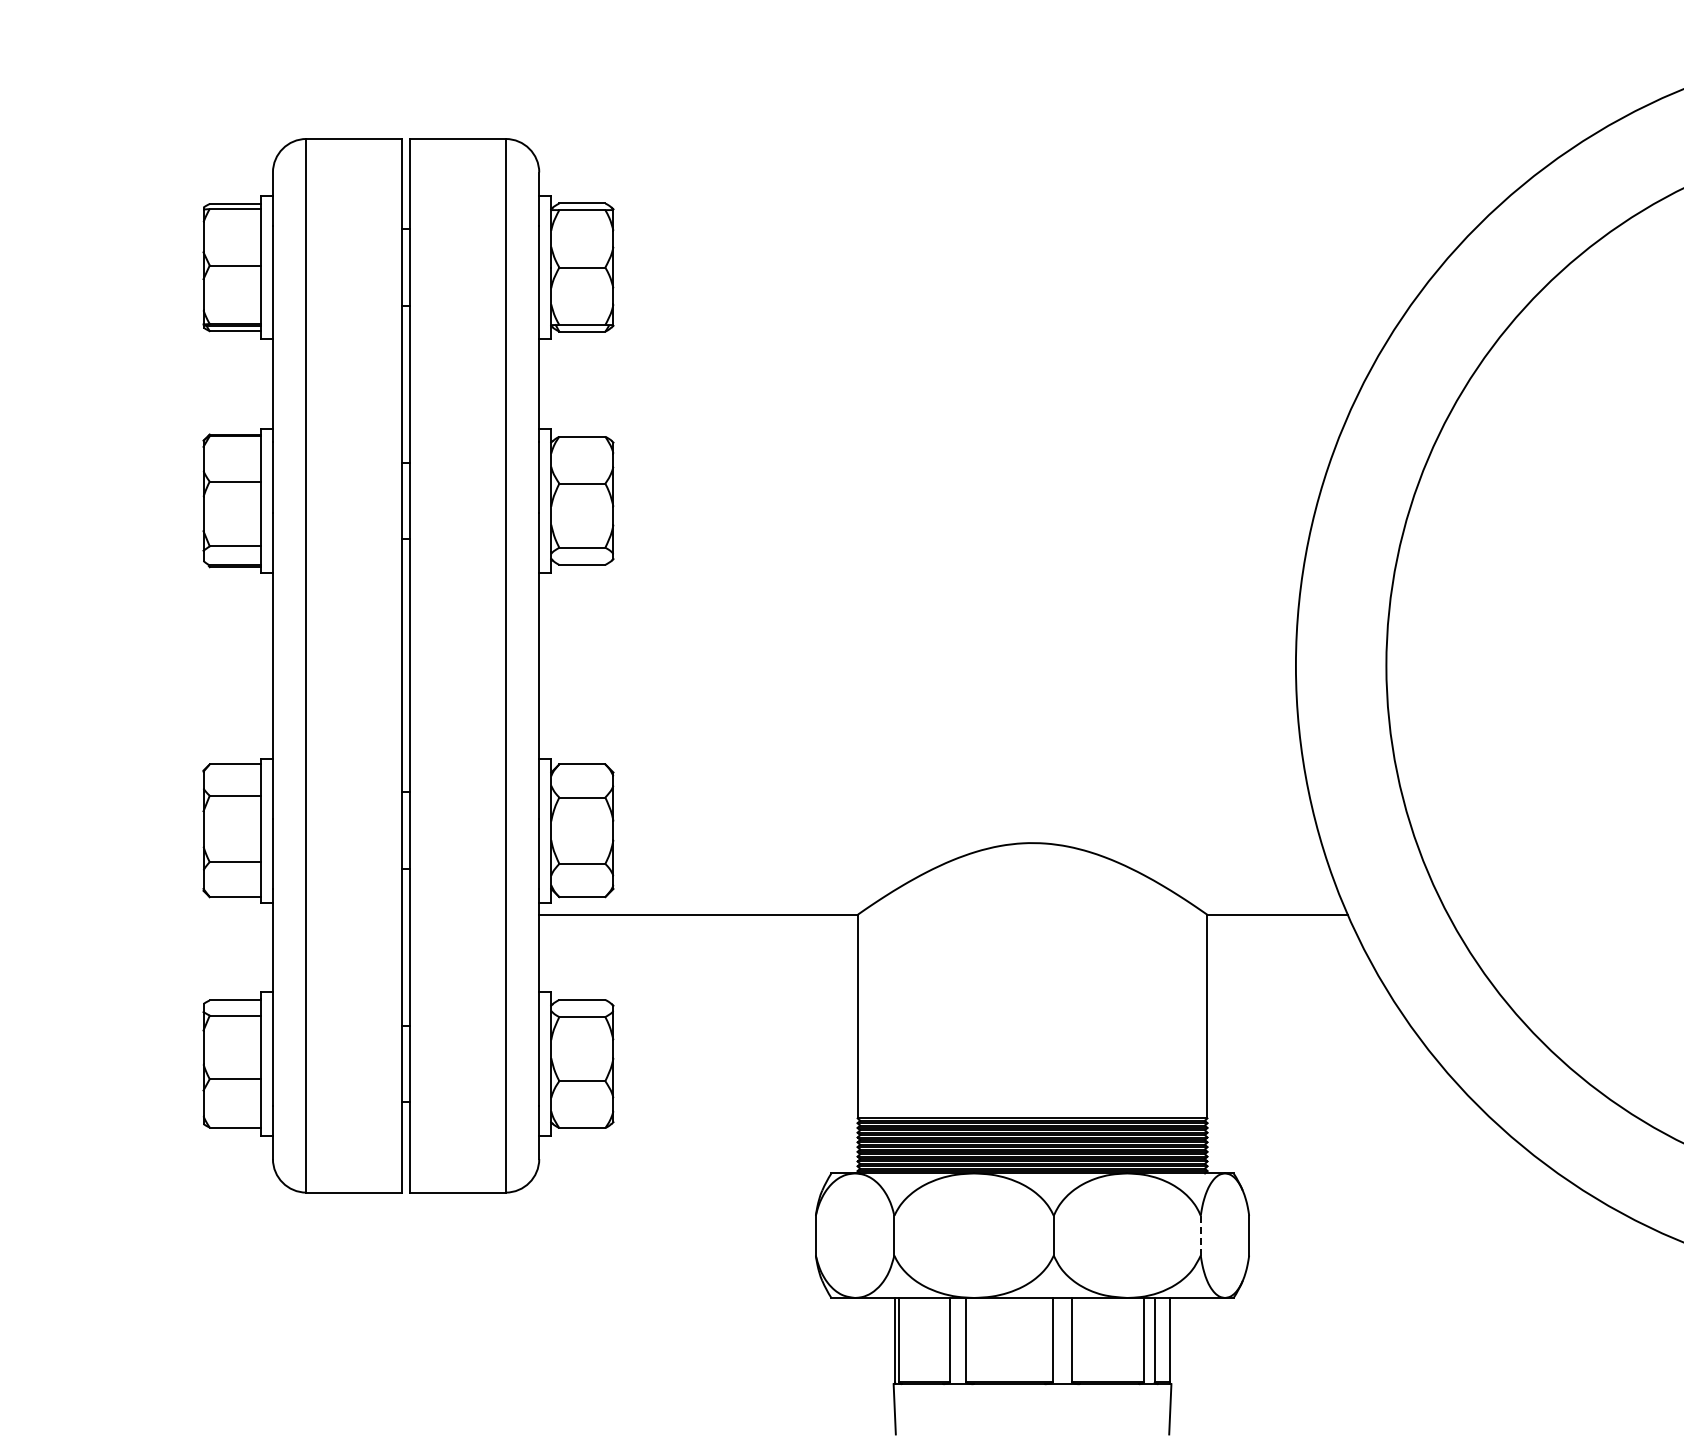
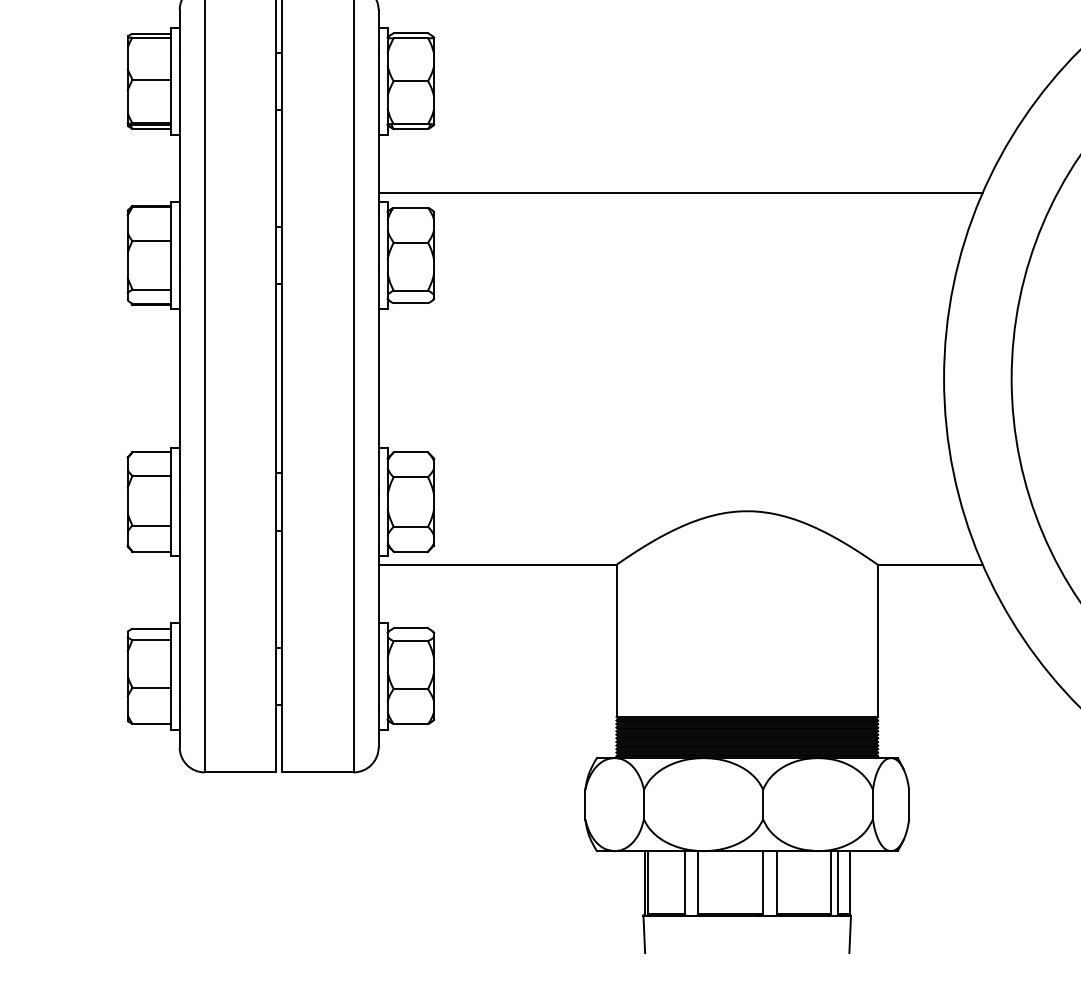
line: (943, 416) -> (680, 192), added
line: (1200, 1235) -> (872, 804), dashed -> solid

